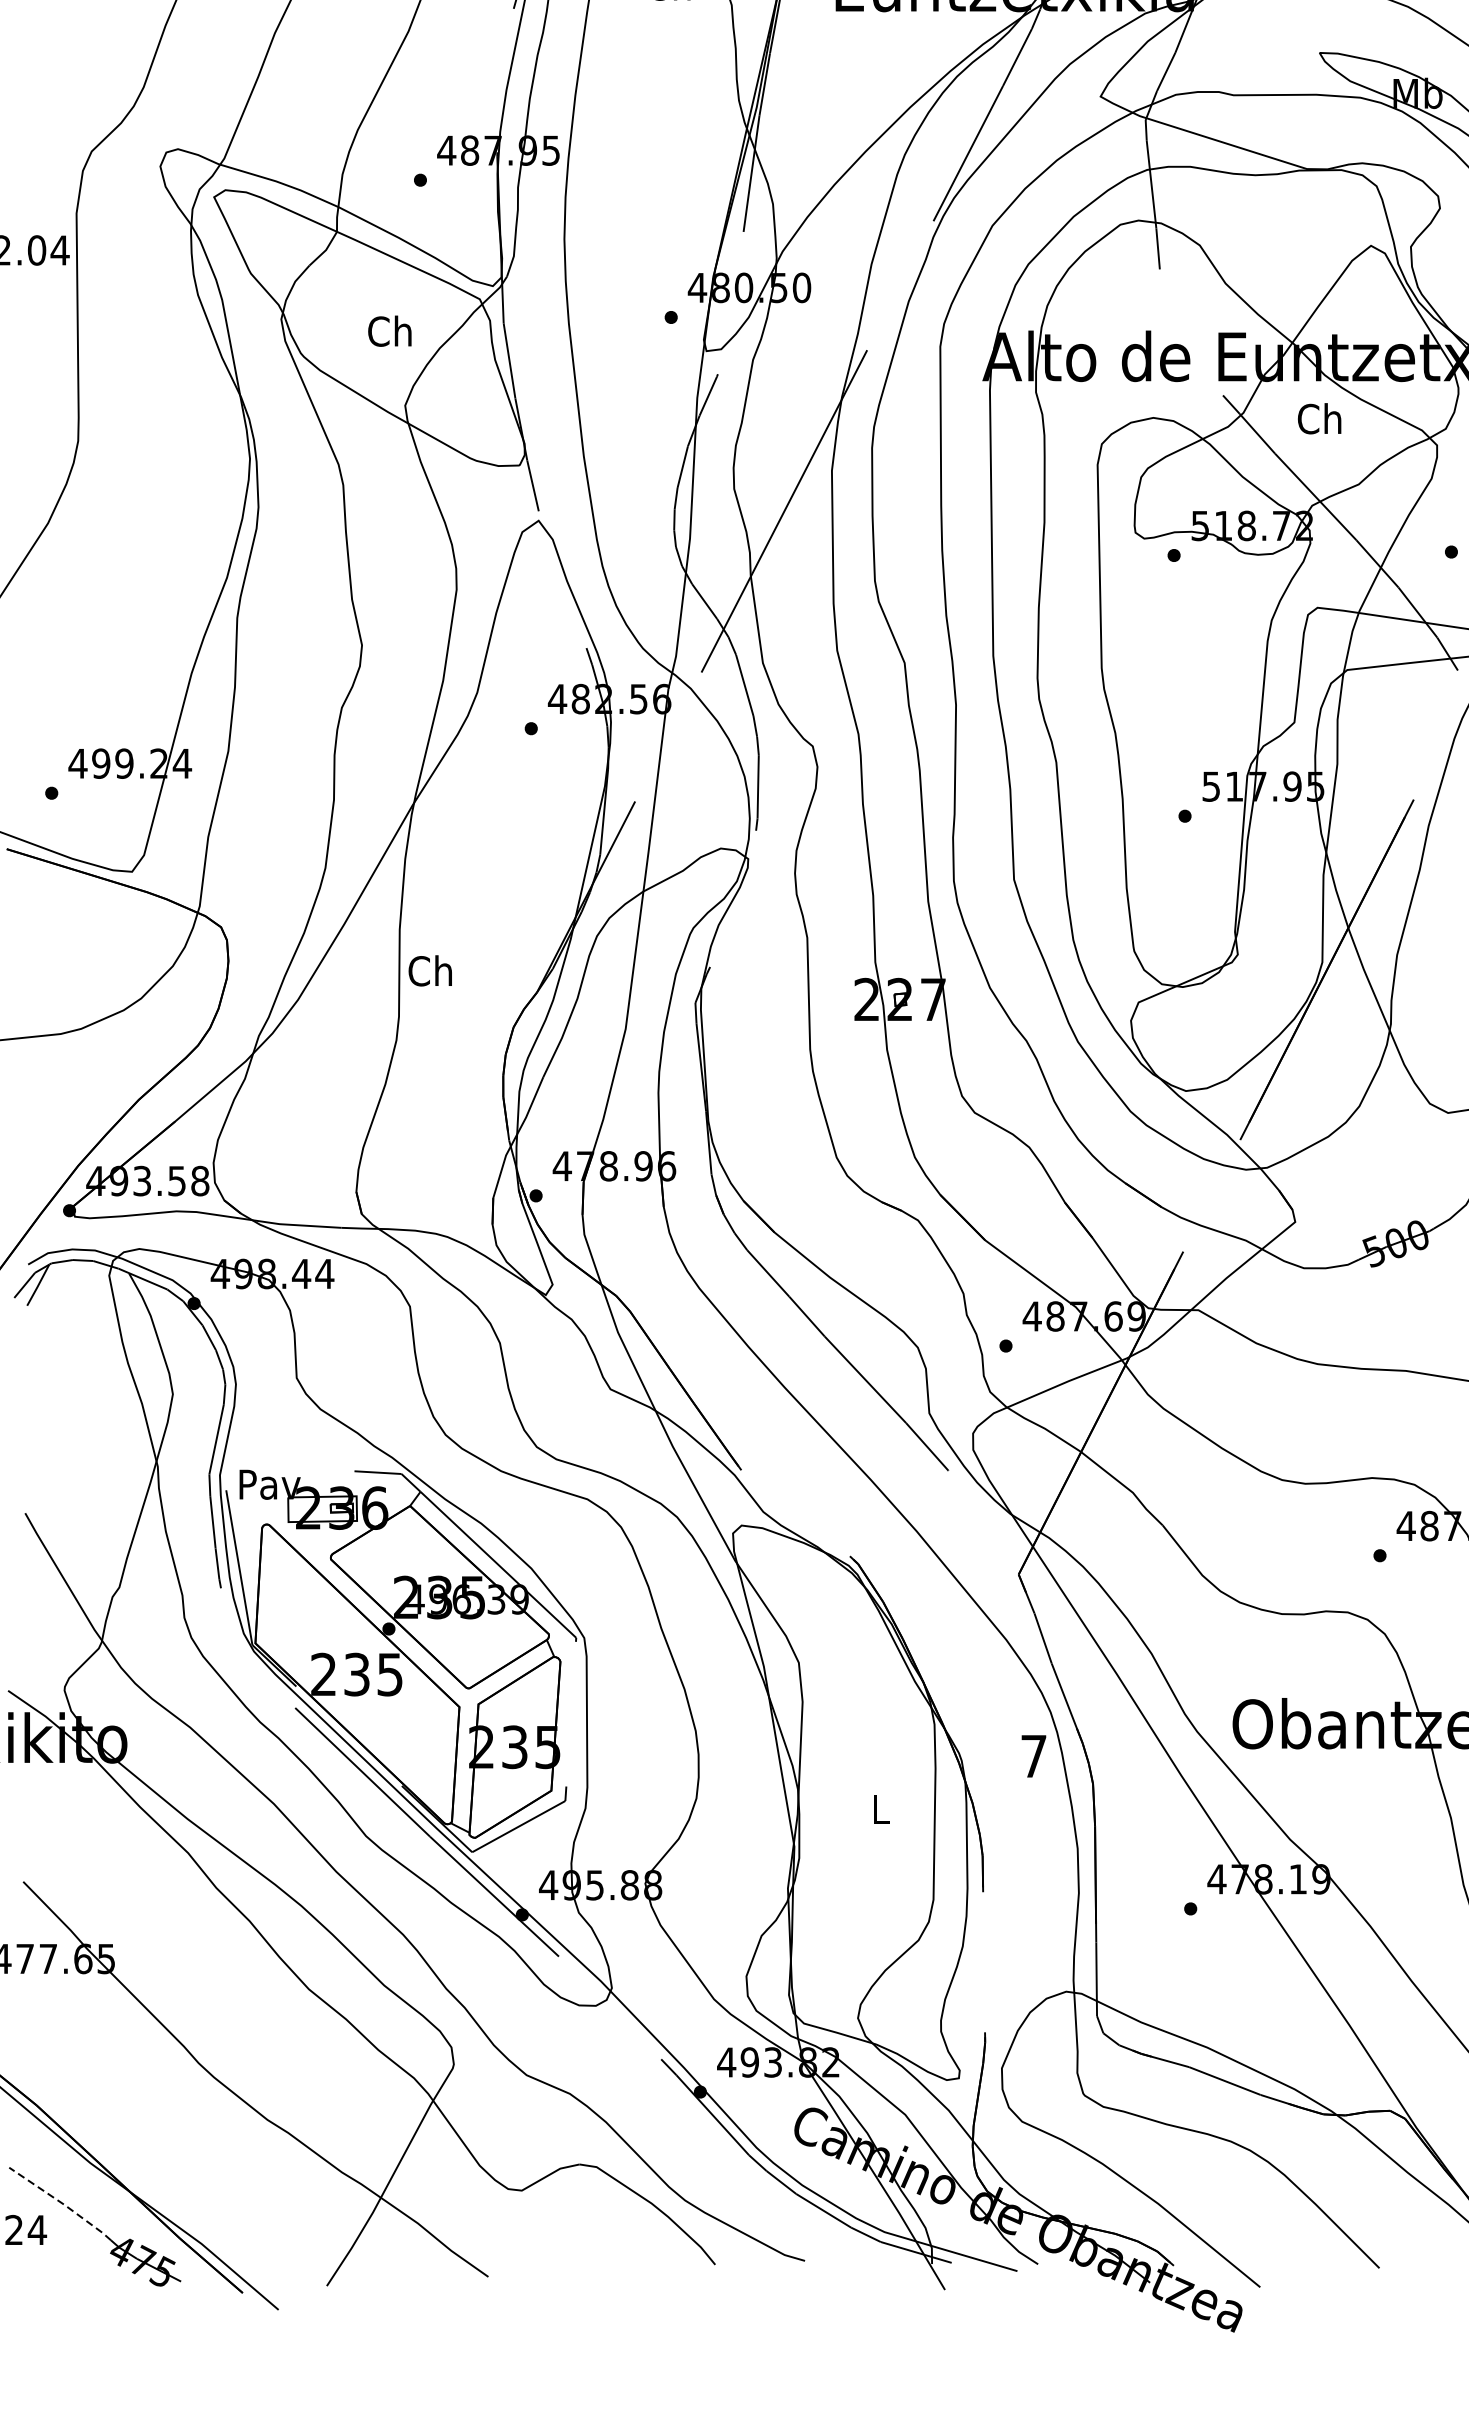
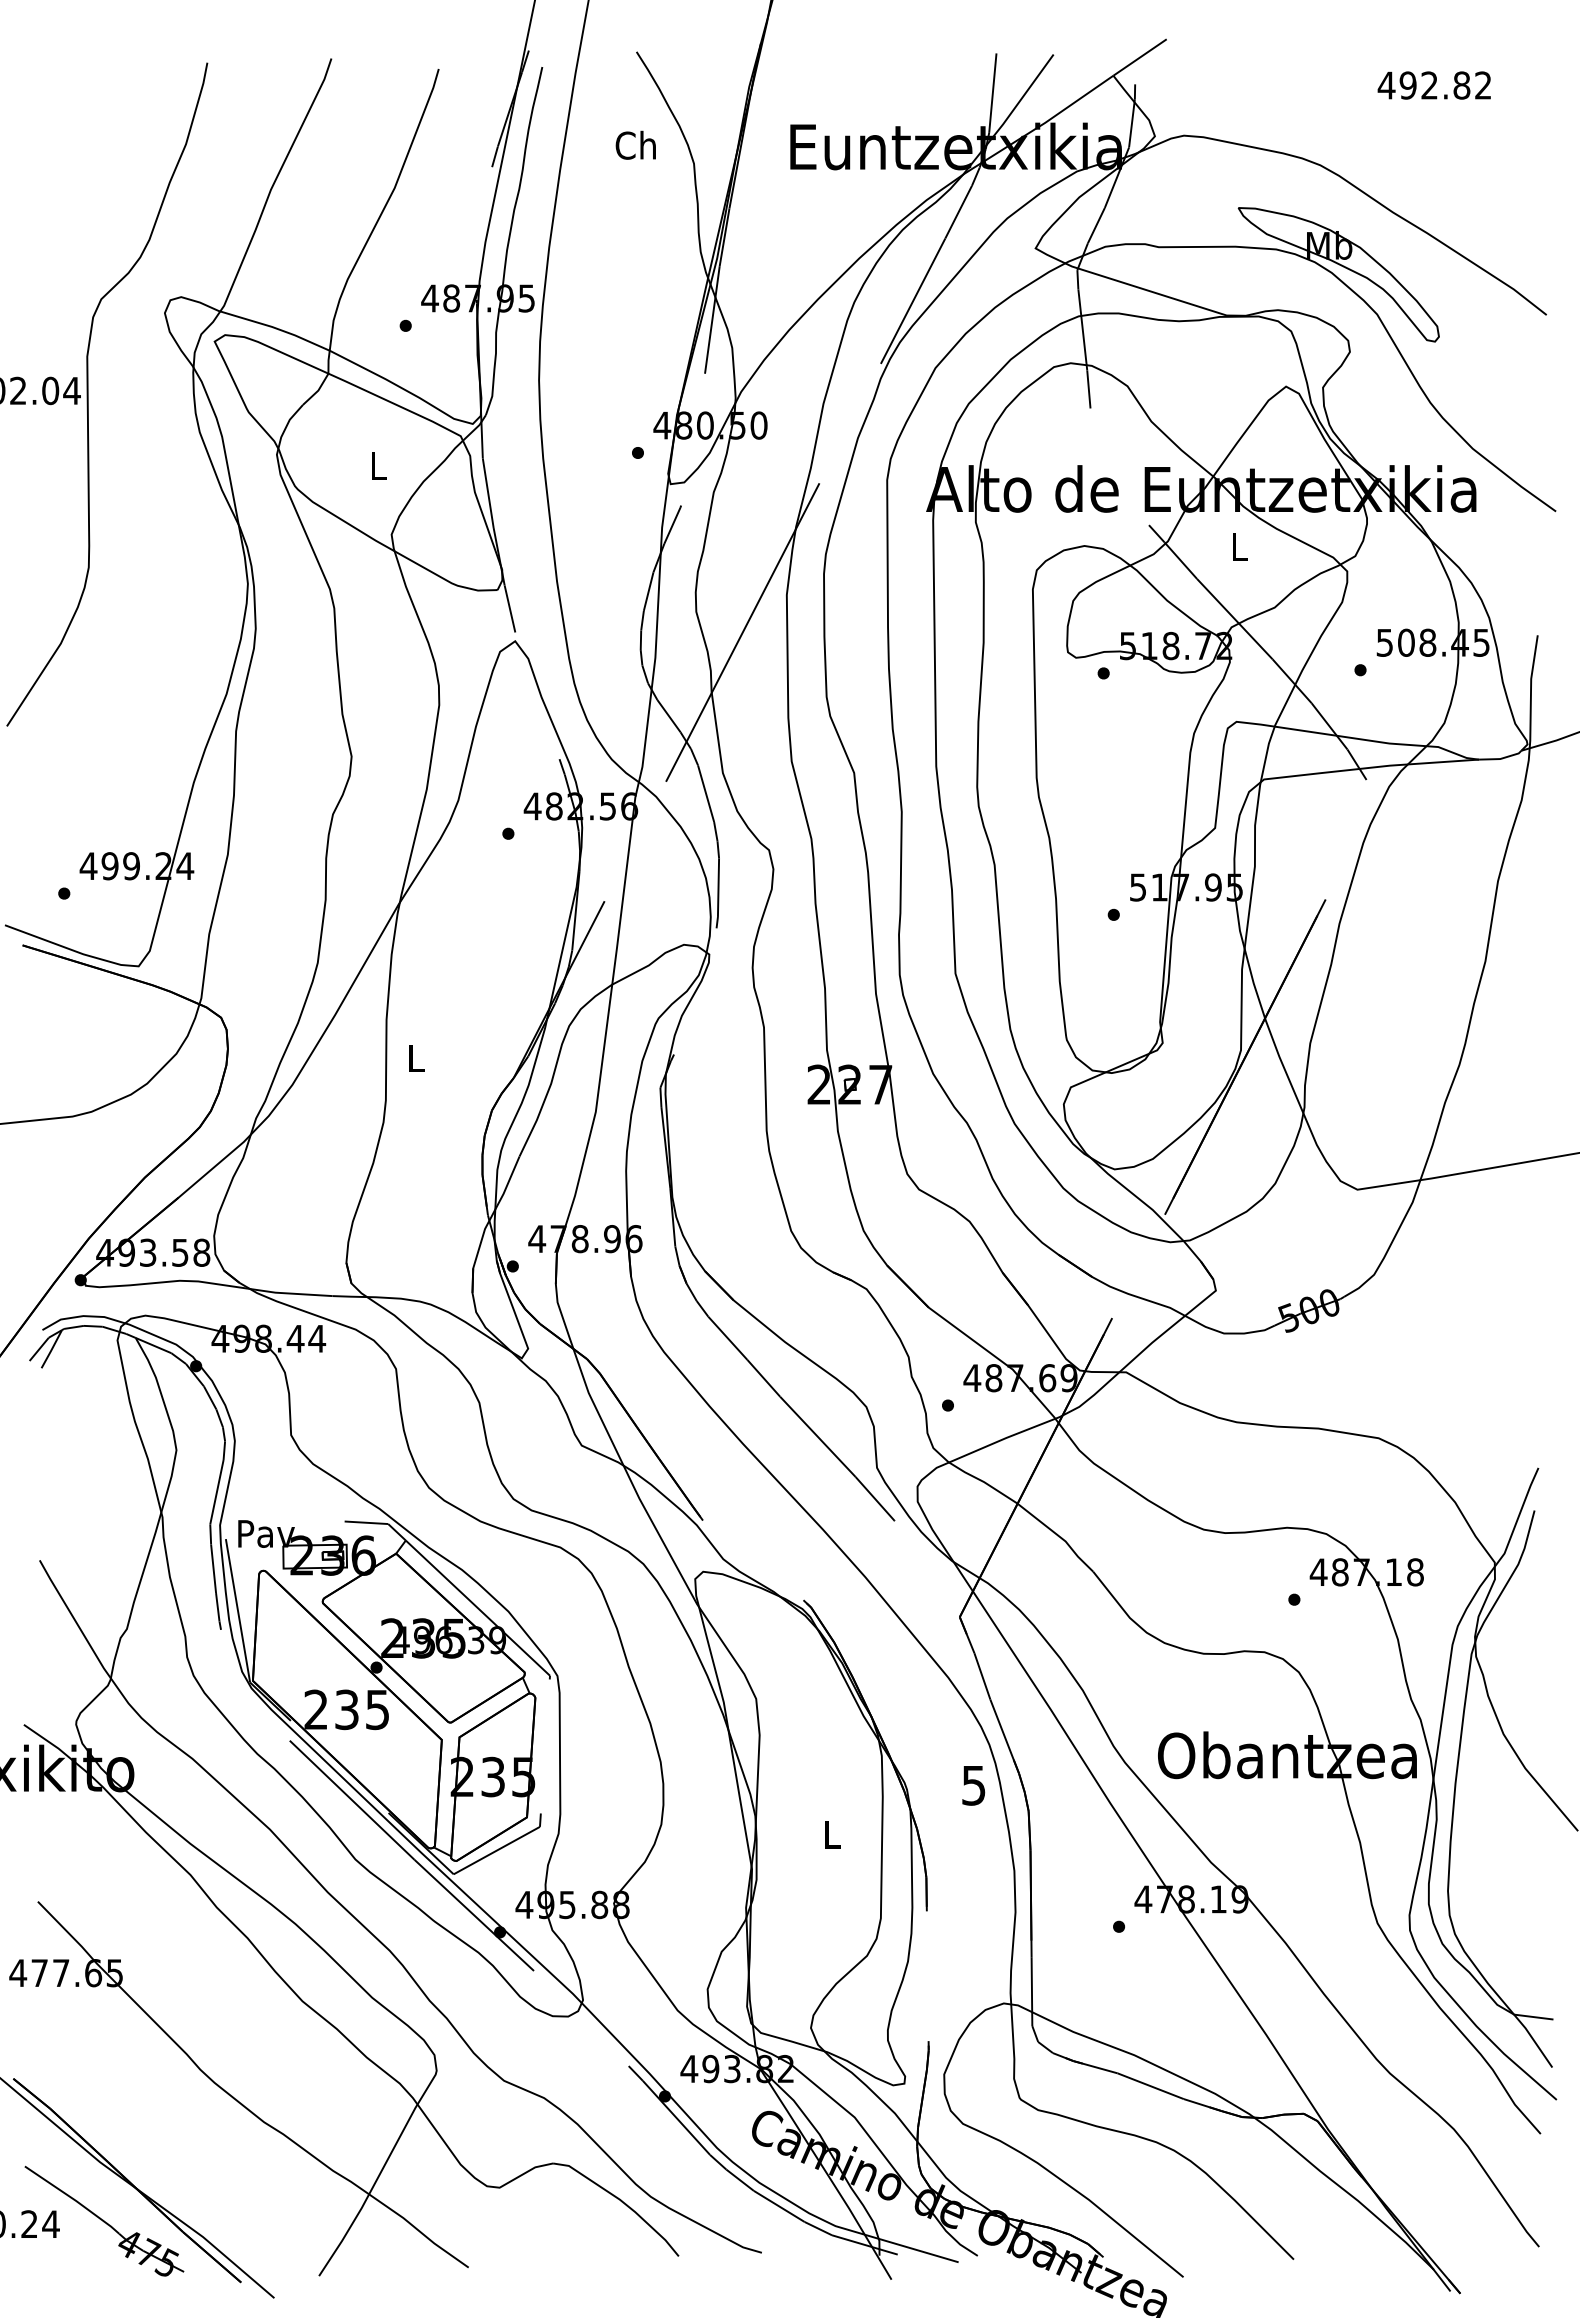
text: (389, 330) -> (377, 465), Ch -> L
text: (1319, 418) -> (1238, 546), Ch -> L
text: (429, 970) -> (414, 1057), Ch -> L
text: (1033, 1756) -> (973, 1785), 7 -> 5
line: (61, 2203) -> (73, 2199), dashed -> solid

